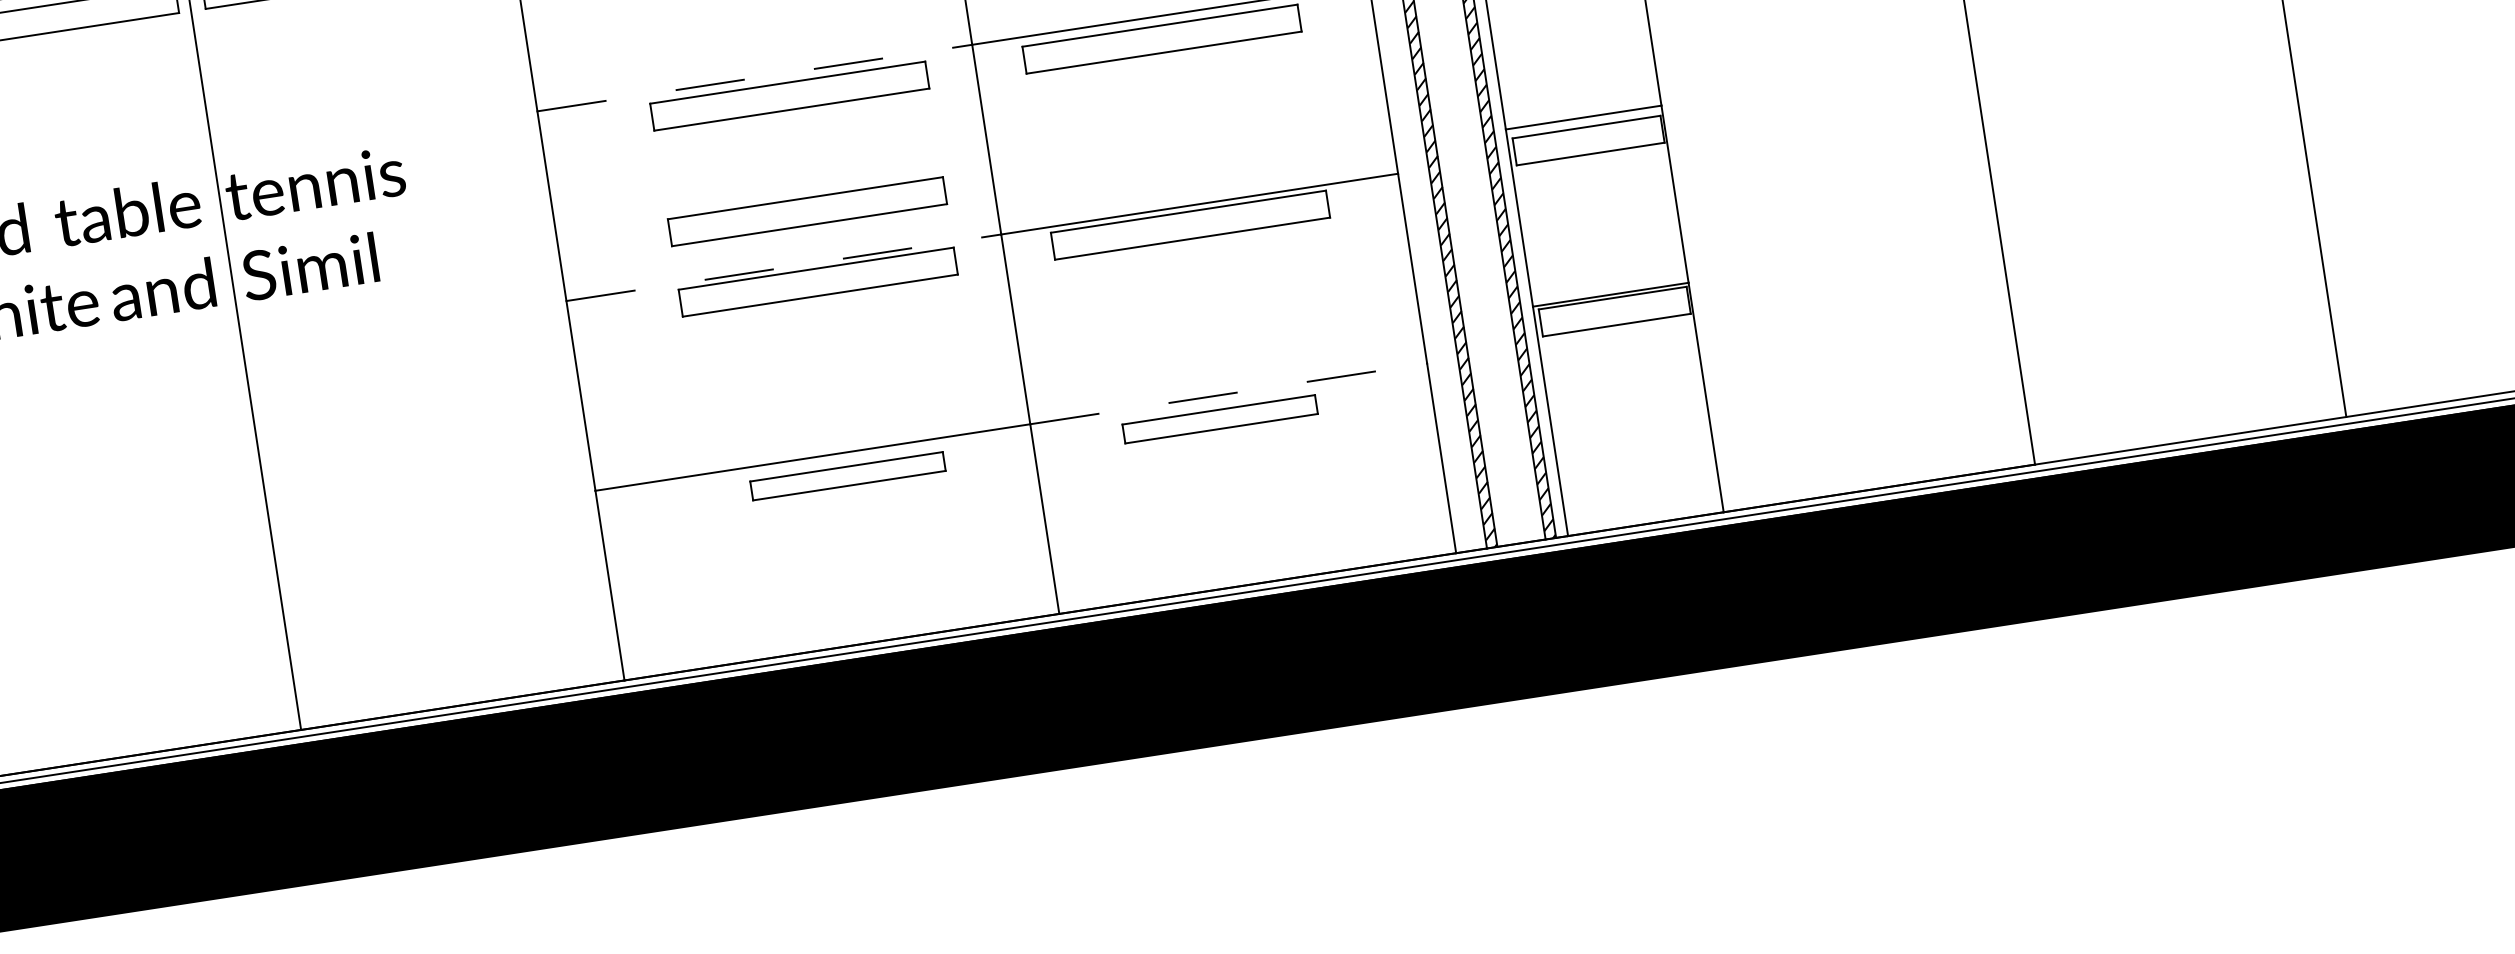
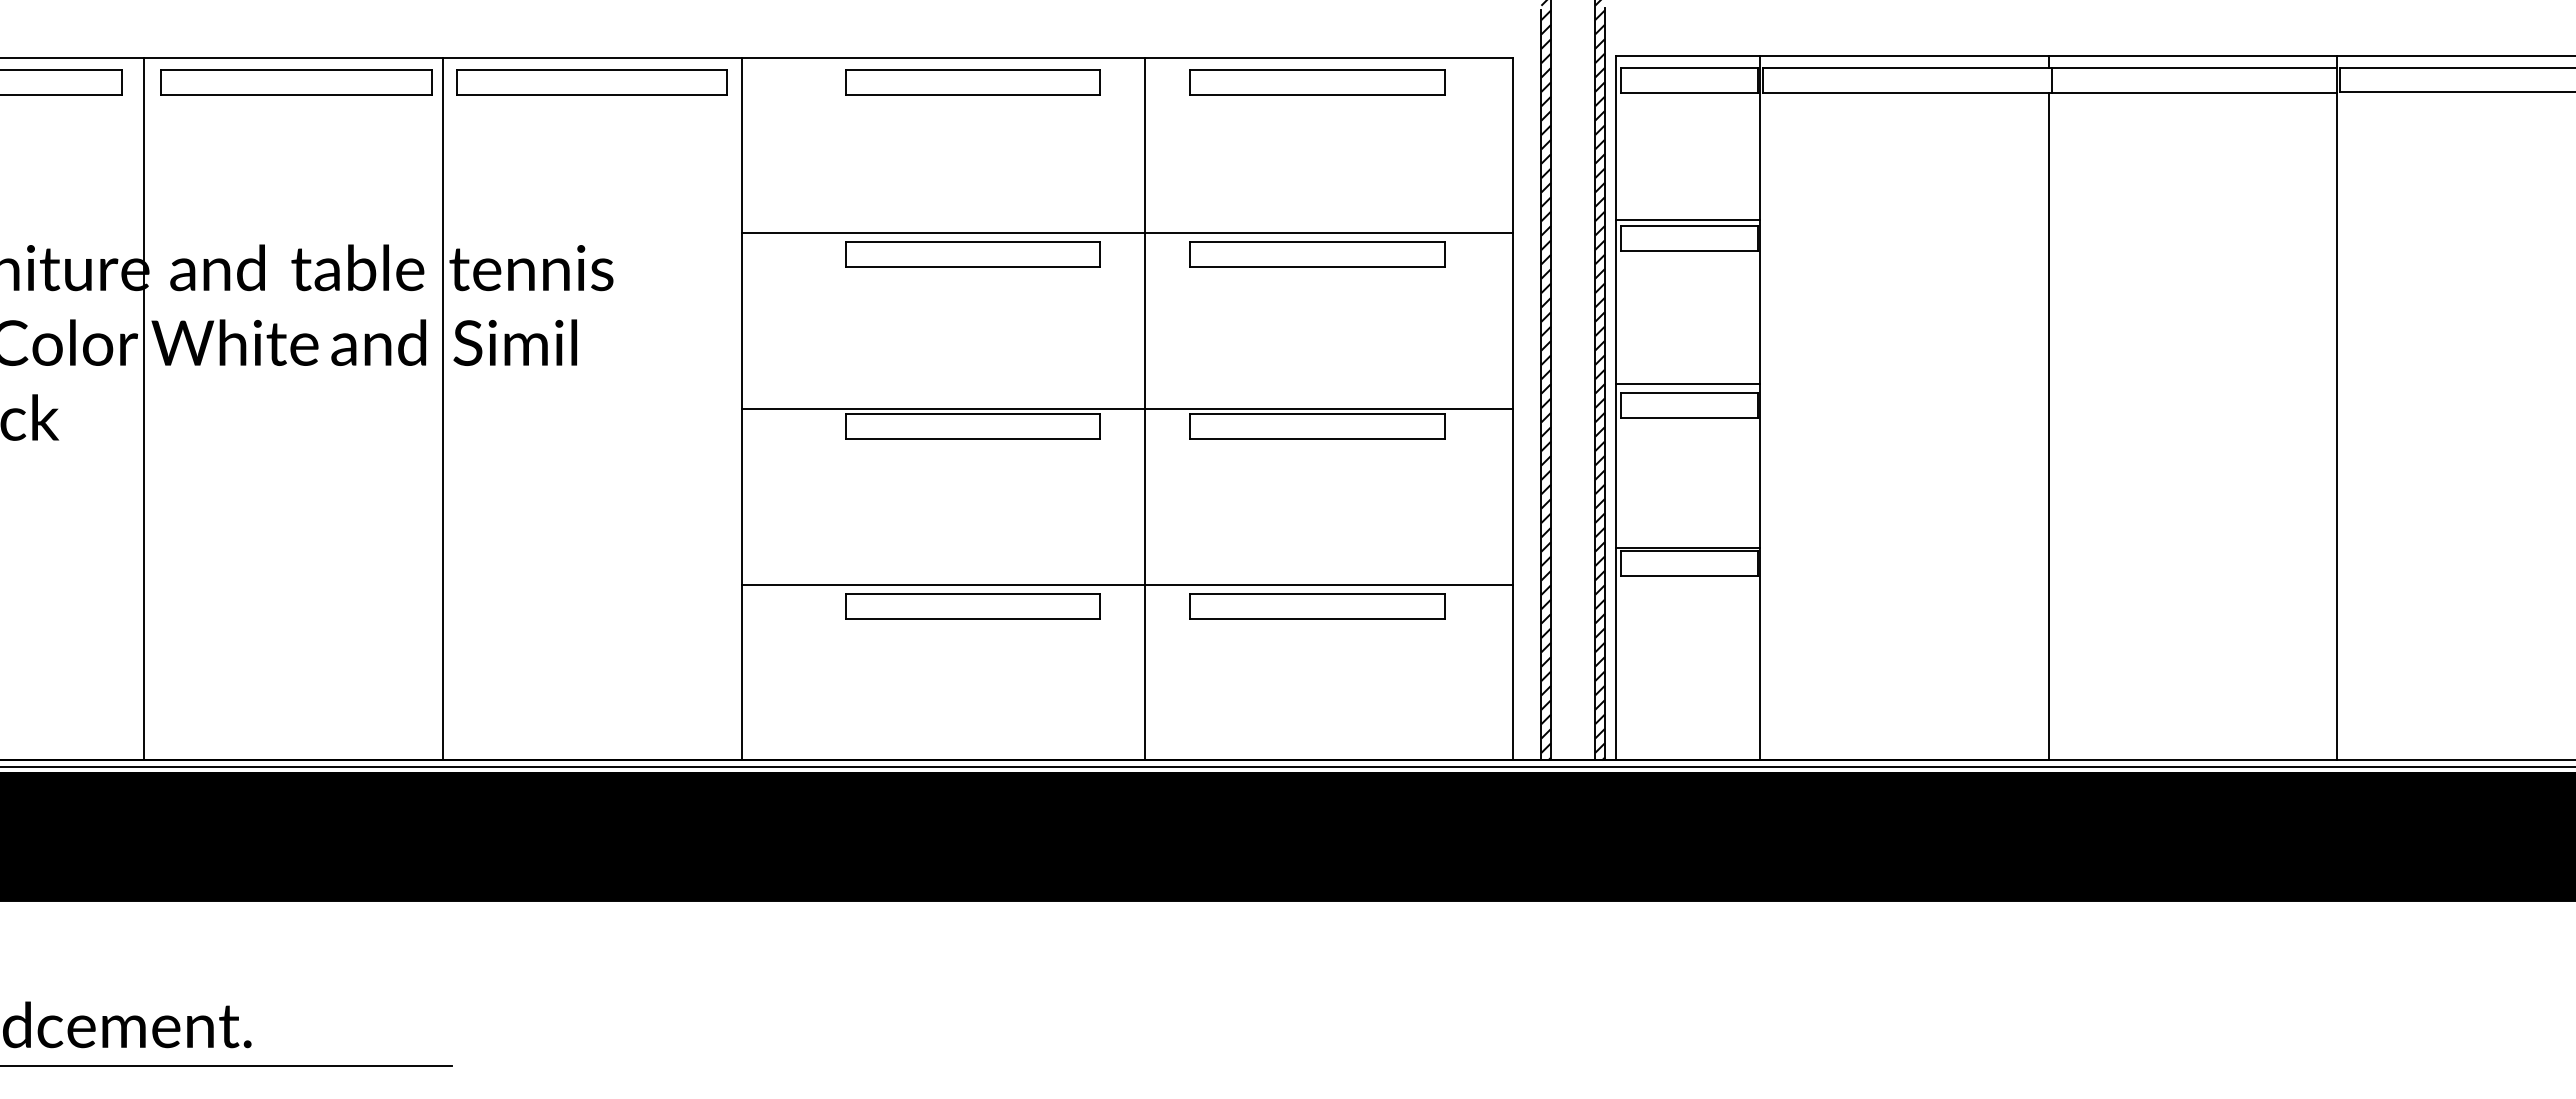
line: (755, 77) -> (944, 233), dashed -> solid
part: (806, 211) -> (972, 361), removed
line: (784, 268) -> (944, 409), dashed -> solid
line: (1228, 393) -> (1328, 584), dashed -> solid
part: (1220, 419) -> (1317, 606), size x1.43
part: (847, 476) -> (972, 606), size x1.43

